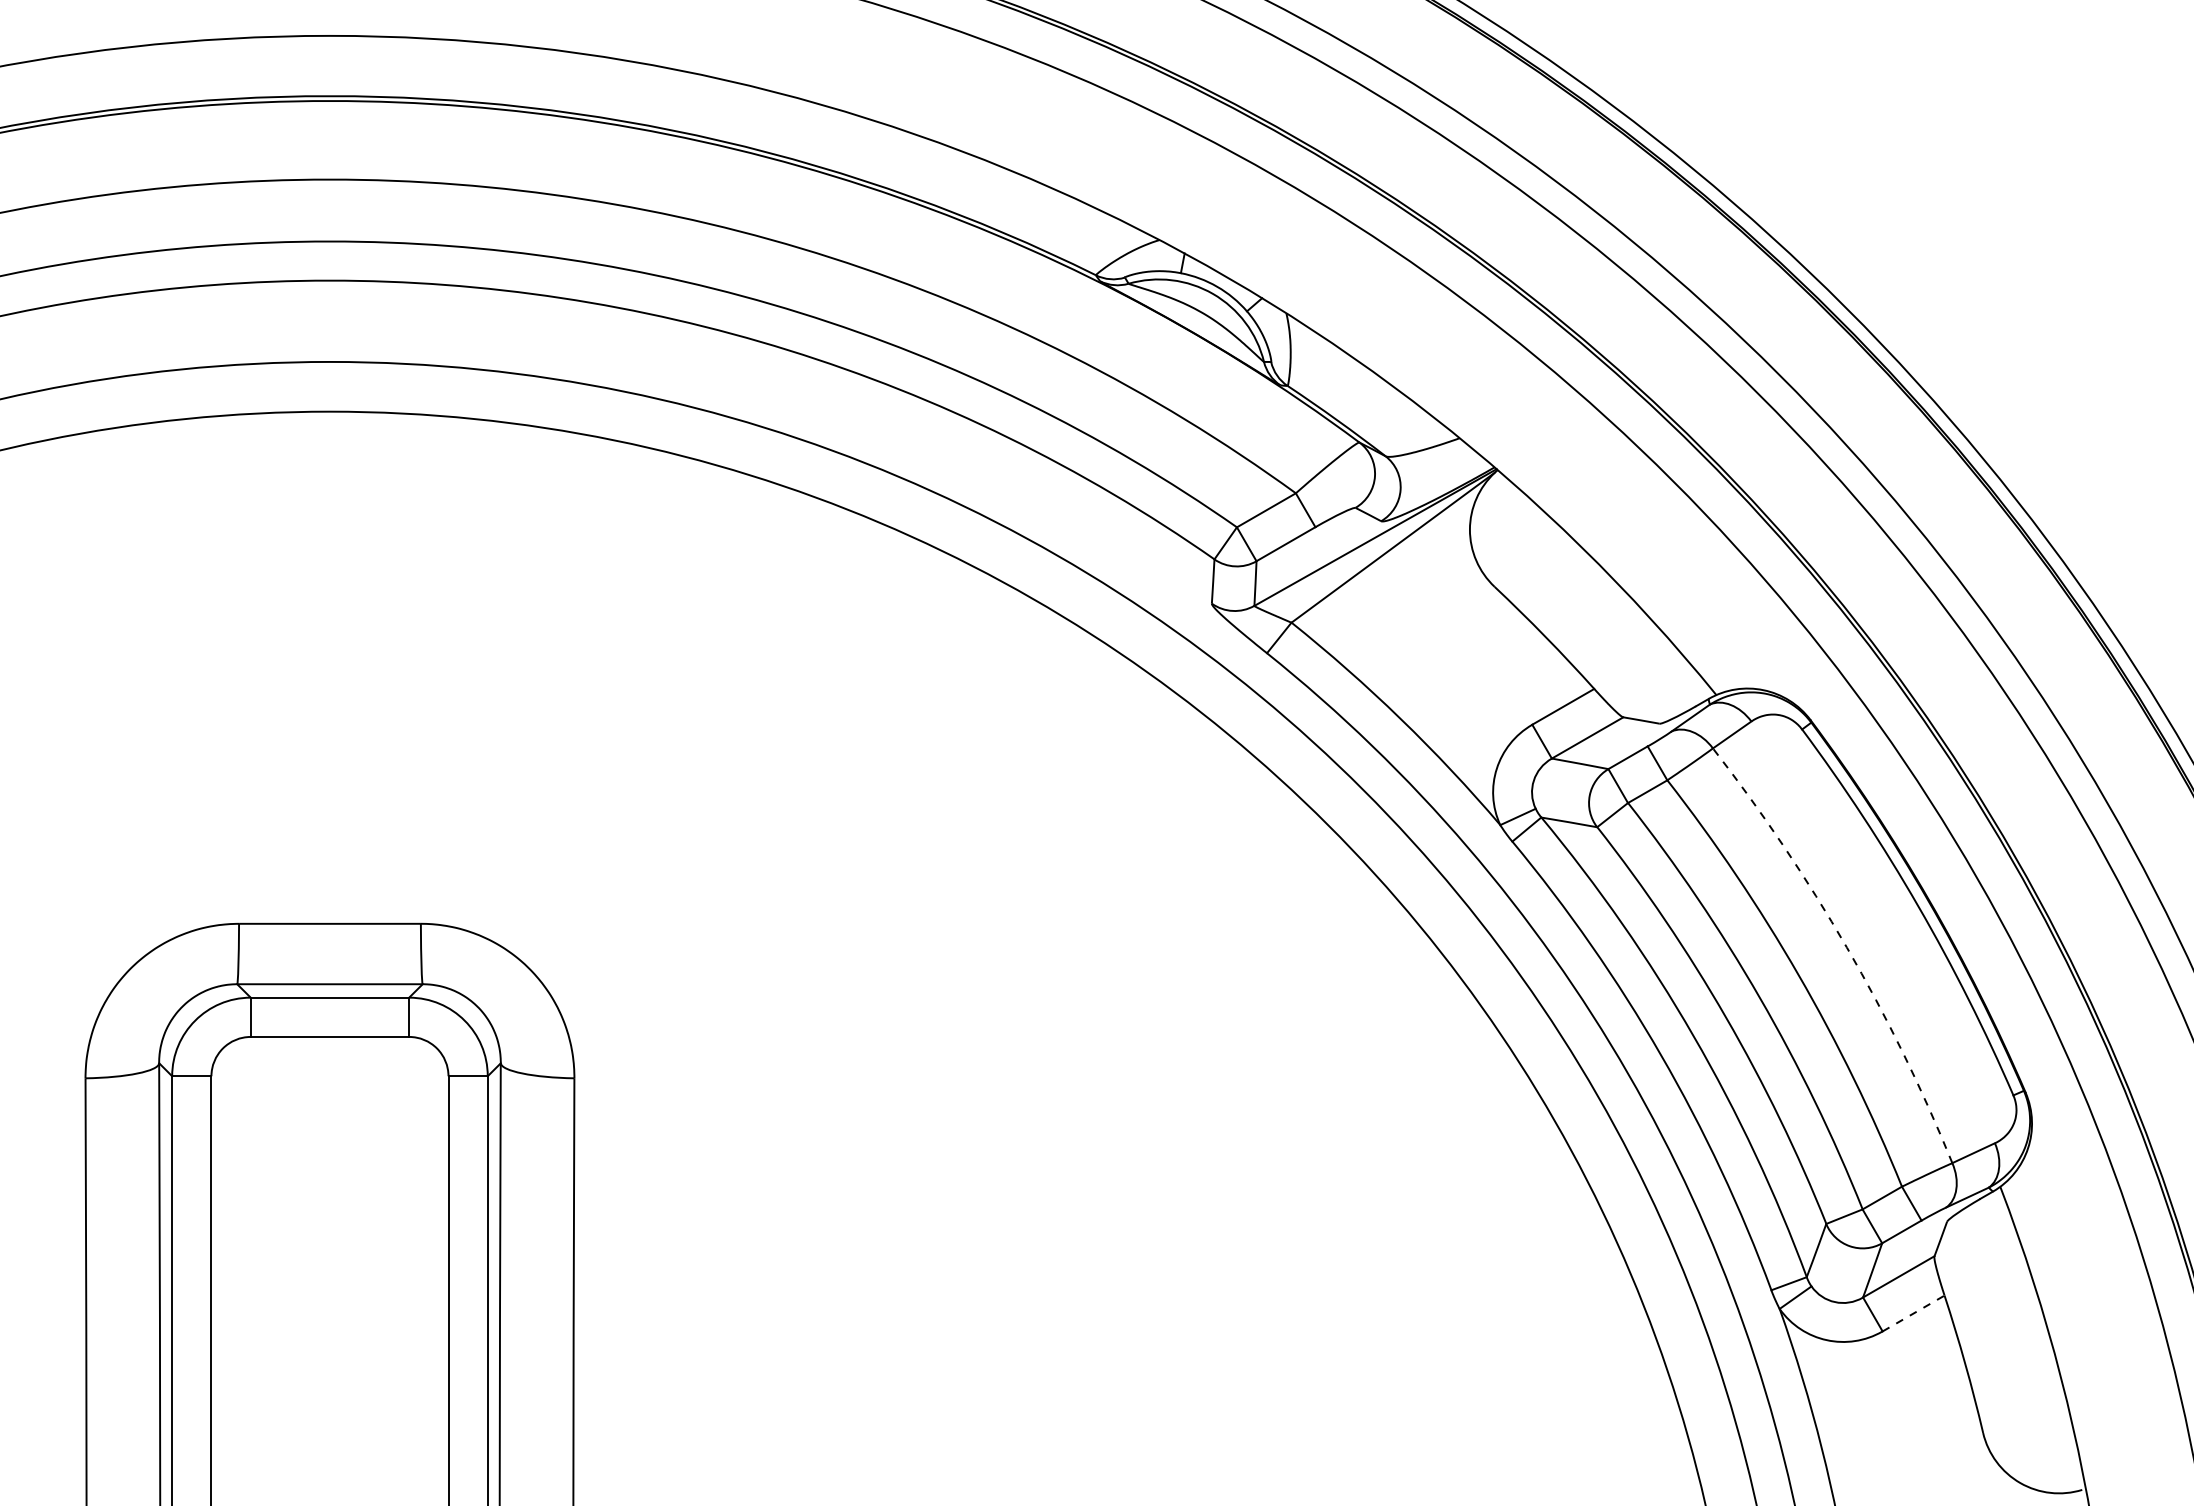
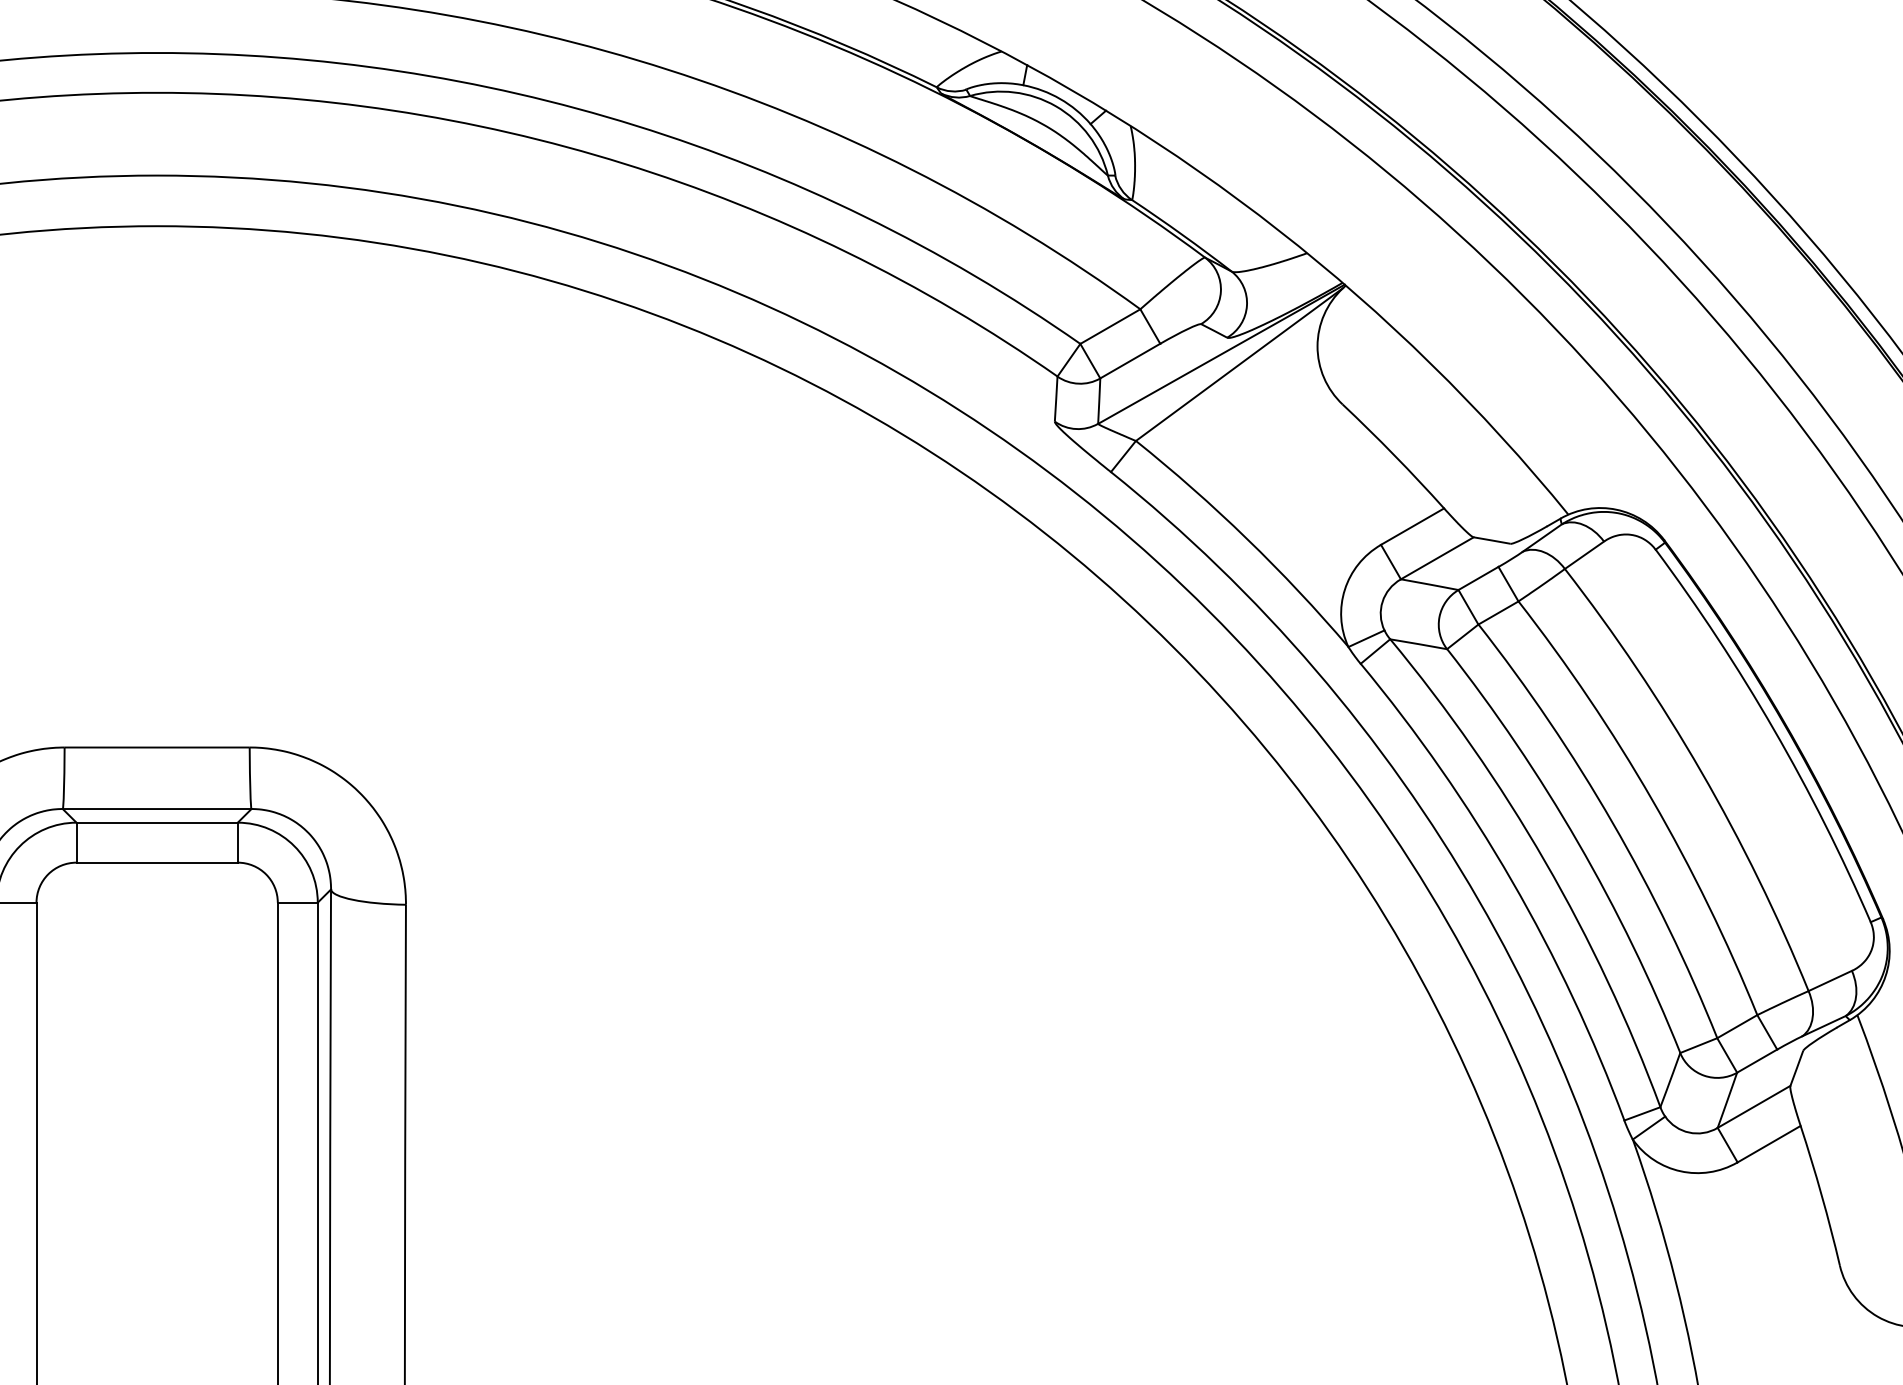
arc: (1846, 947) -> (1700, 771), dashed -> solid
line: (1913, 1313) -> (1769, 1144), dashed -> solid

